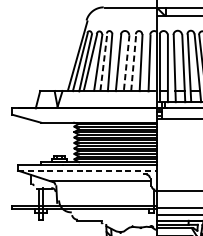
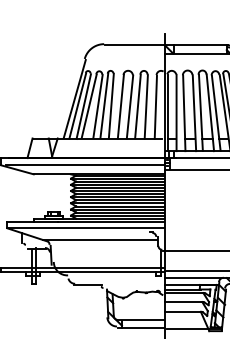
line: (104, 61) -> (104, 105), dashed -> solid
line: (133, 62) -> (137, 106), dashed -> solid
line: (127, 63) -> (130, 107), dashed -> solid
line: (87, 114) -> (85, 165), added
line: (88, 170) -> (86, 228), dashed -> solid

